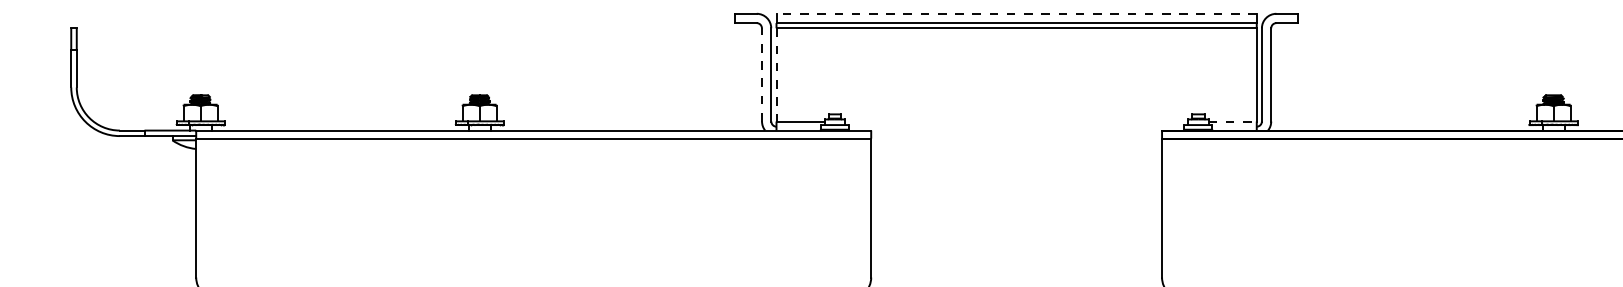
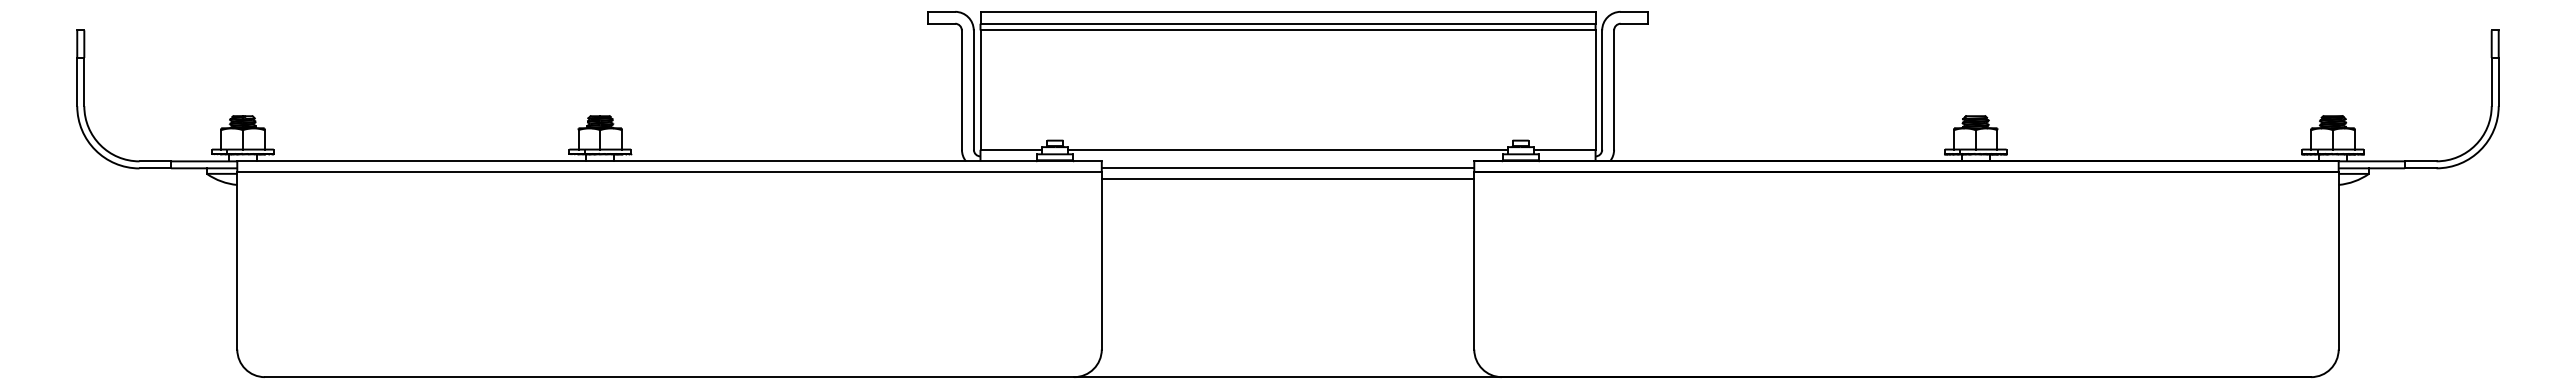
line: (1016, 13) -> (1288, 11), dashed -> solid
line: (761, 75) -> (961, 90), dashed -> solid
line: (776, 75) -> (980, 90), dashed -> solid
line: (1016, 121) -> (1287, 149), added
line: (1232, 121) -> (1564, 149), dashed -> solid
line: (1016, 136) -> (1287, 168), added
line: (1016, 143) -> (1287, 178), added

